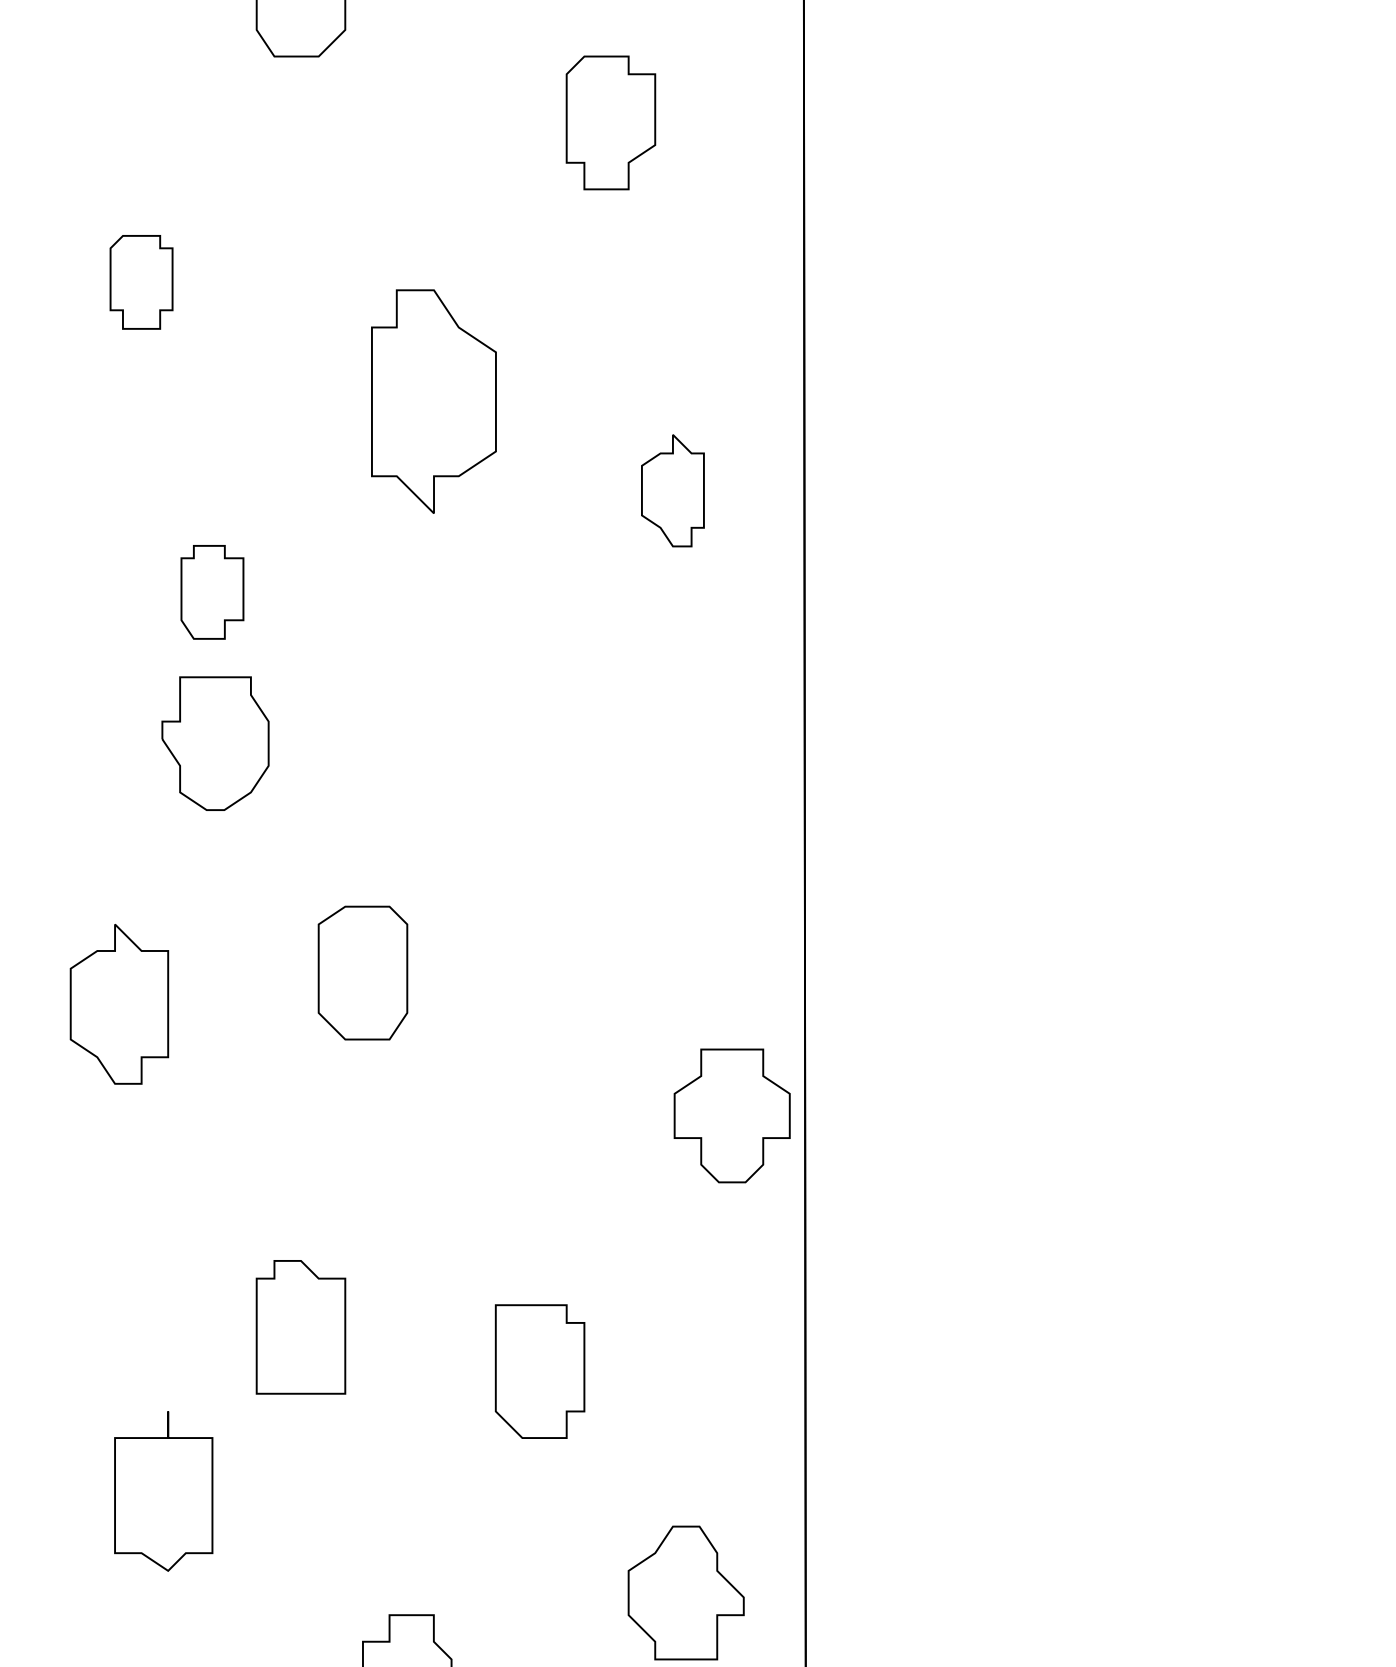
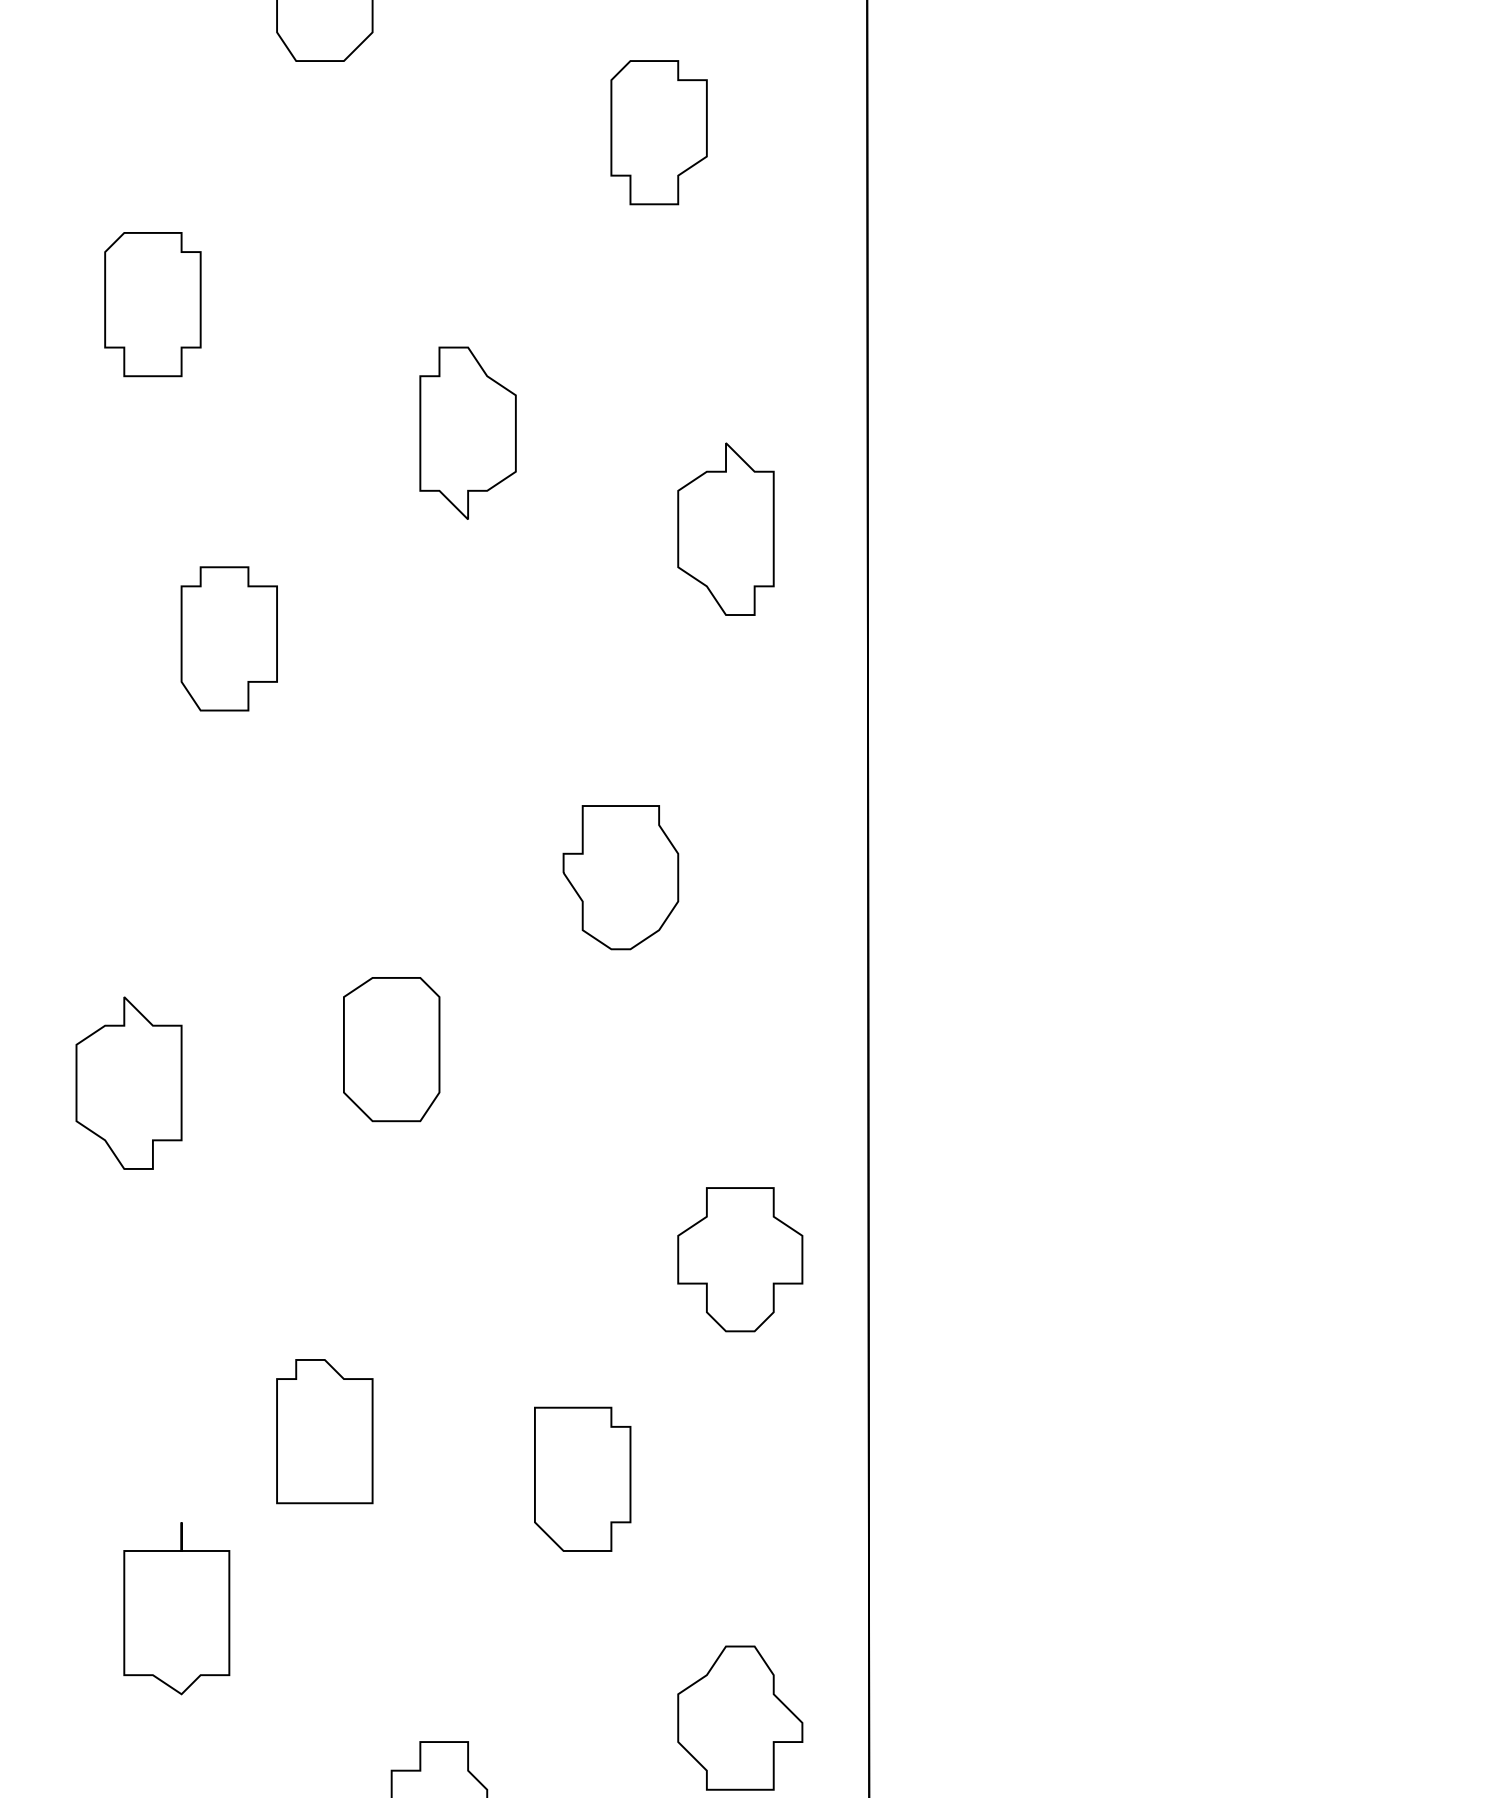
part: (141, 282) -> (152, 304), size x1.43
part: (433, 401) -> (467, 433), size x0.71
part: (672, 490) -> (725, 529), size x1.43
part: (212, 592) -> (229, 639), size x1.43
part: (215, 743) -> (620, 877), moved
part: (731, 1115) -> (739, 1259), moved

